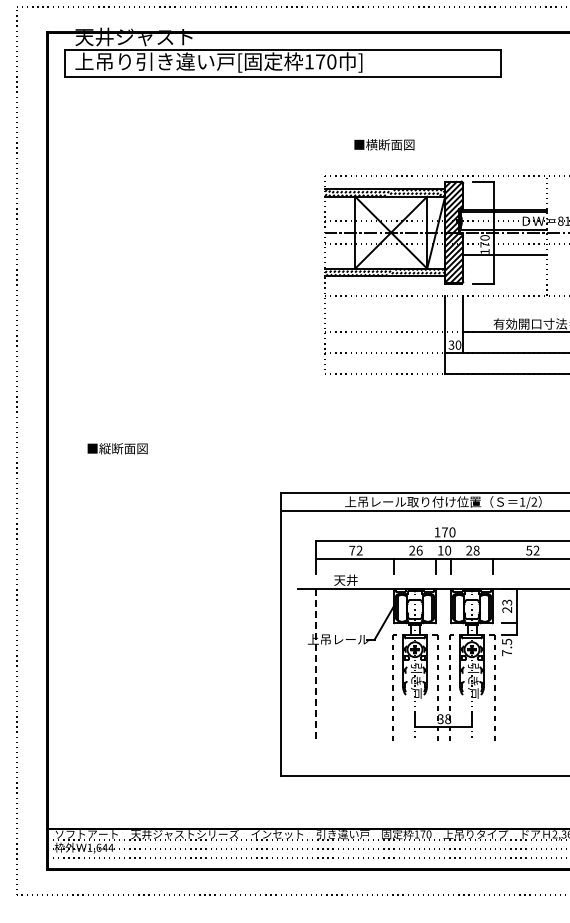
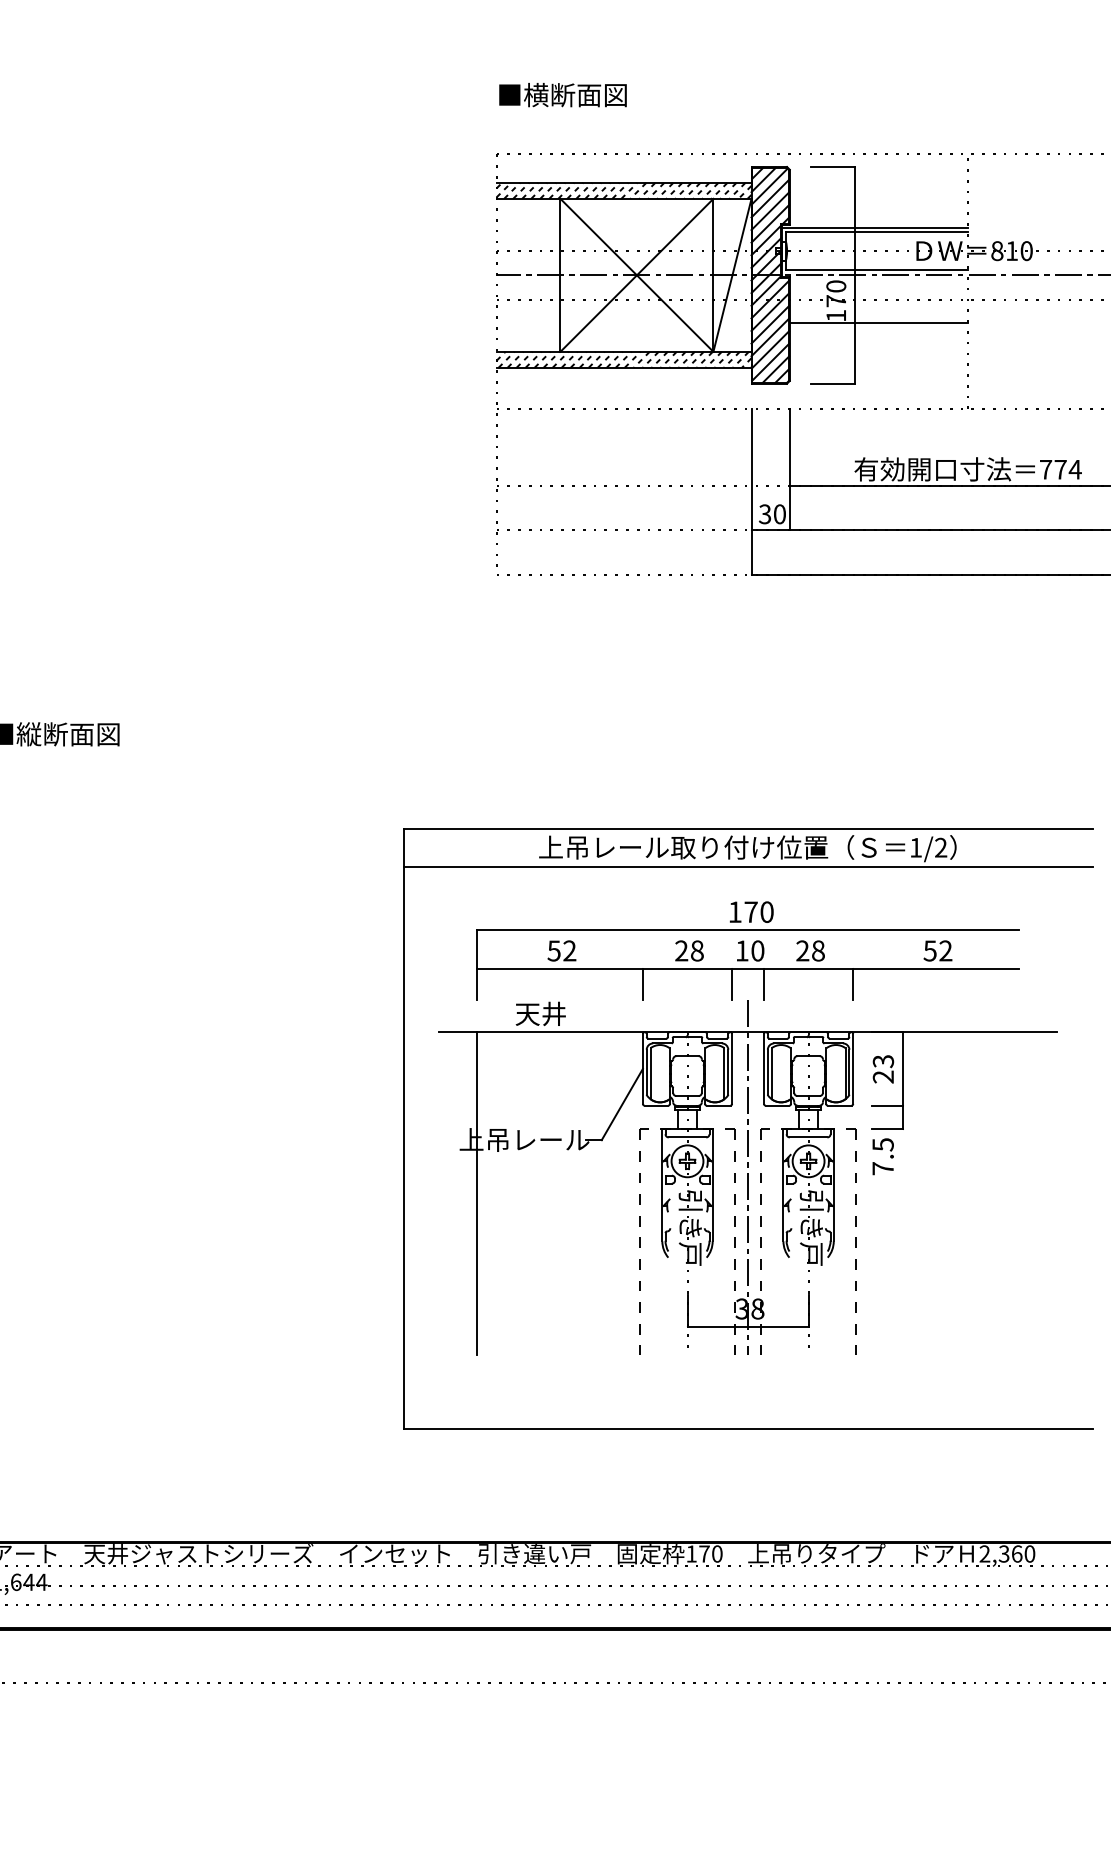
text: (384, 144) -> (563, 94), moved
text: (352, 550) -> (554, 950), 72 -> 52
text: (419, 550) -> (697, 950), 26 -> 28
line: (443, 656) -> (748, 1175), added
line: (316, 664) -> (478, 1192), dashed -> solid

